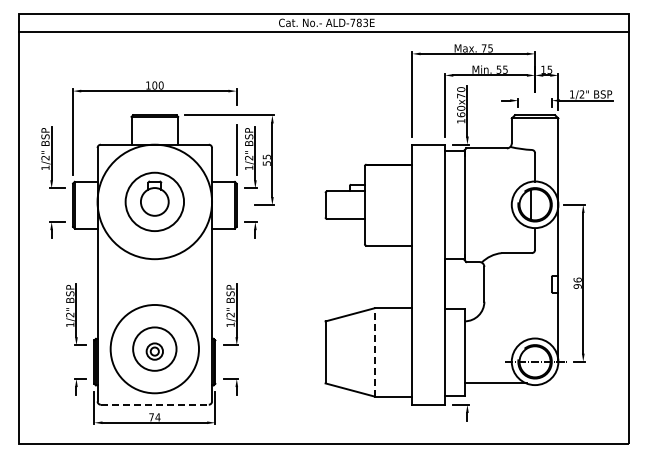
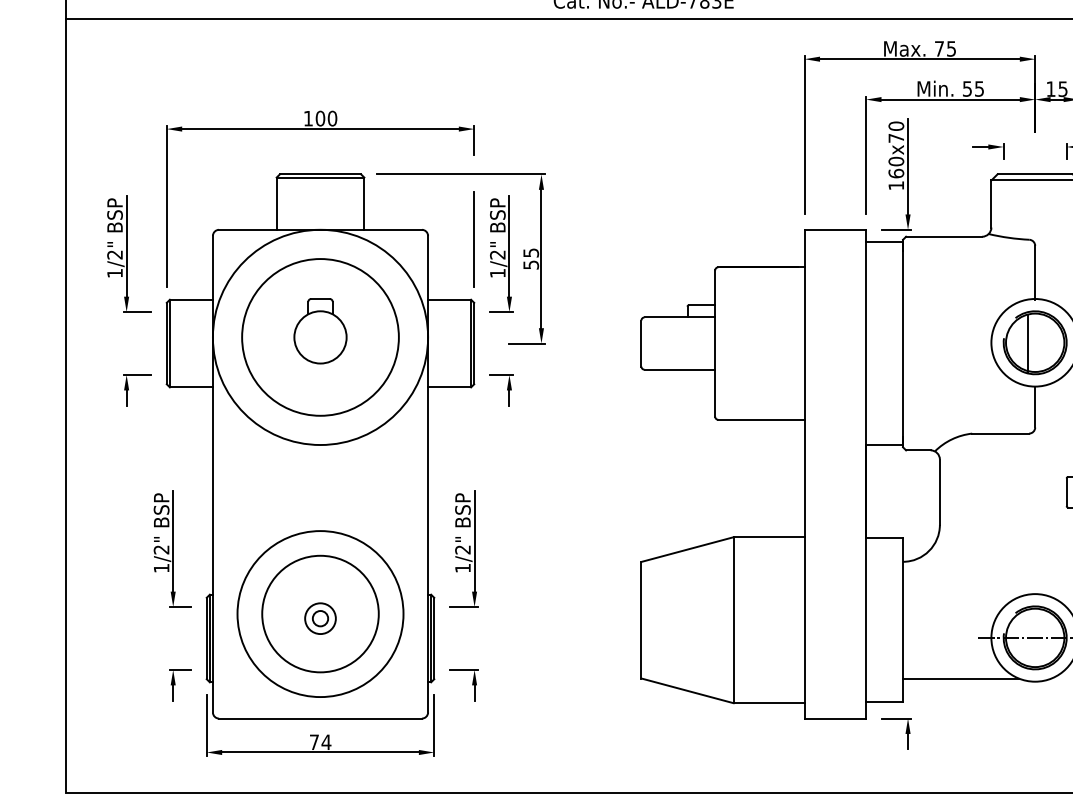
circle: (154, 201) -> (319, 336), size x1.43
circle: (154, 349) -> (319, 614), size x1.43
line: (374, 351) -> (733, 618), dashed -> solid
line: (154, 404) -> (319, 718), dashed -> solid

